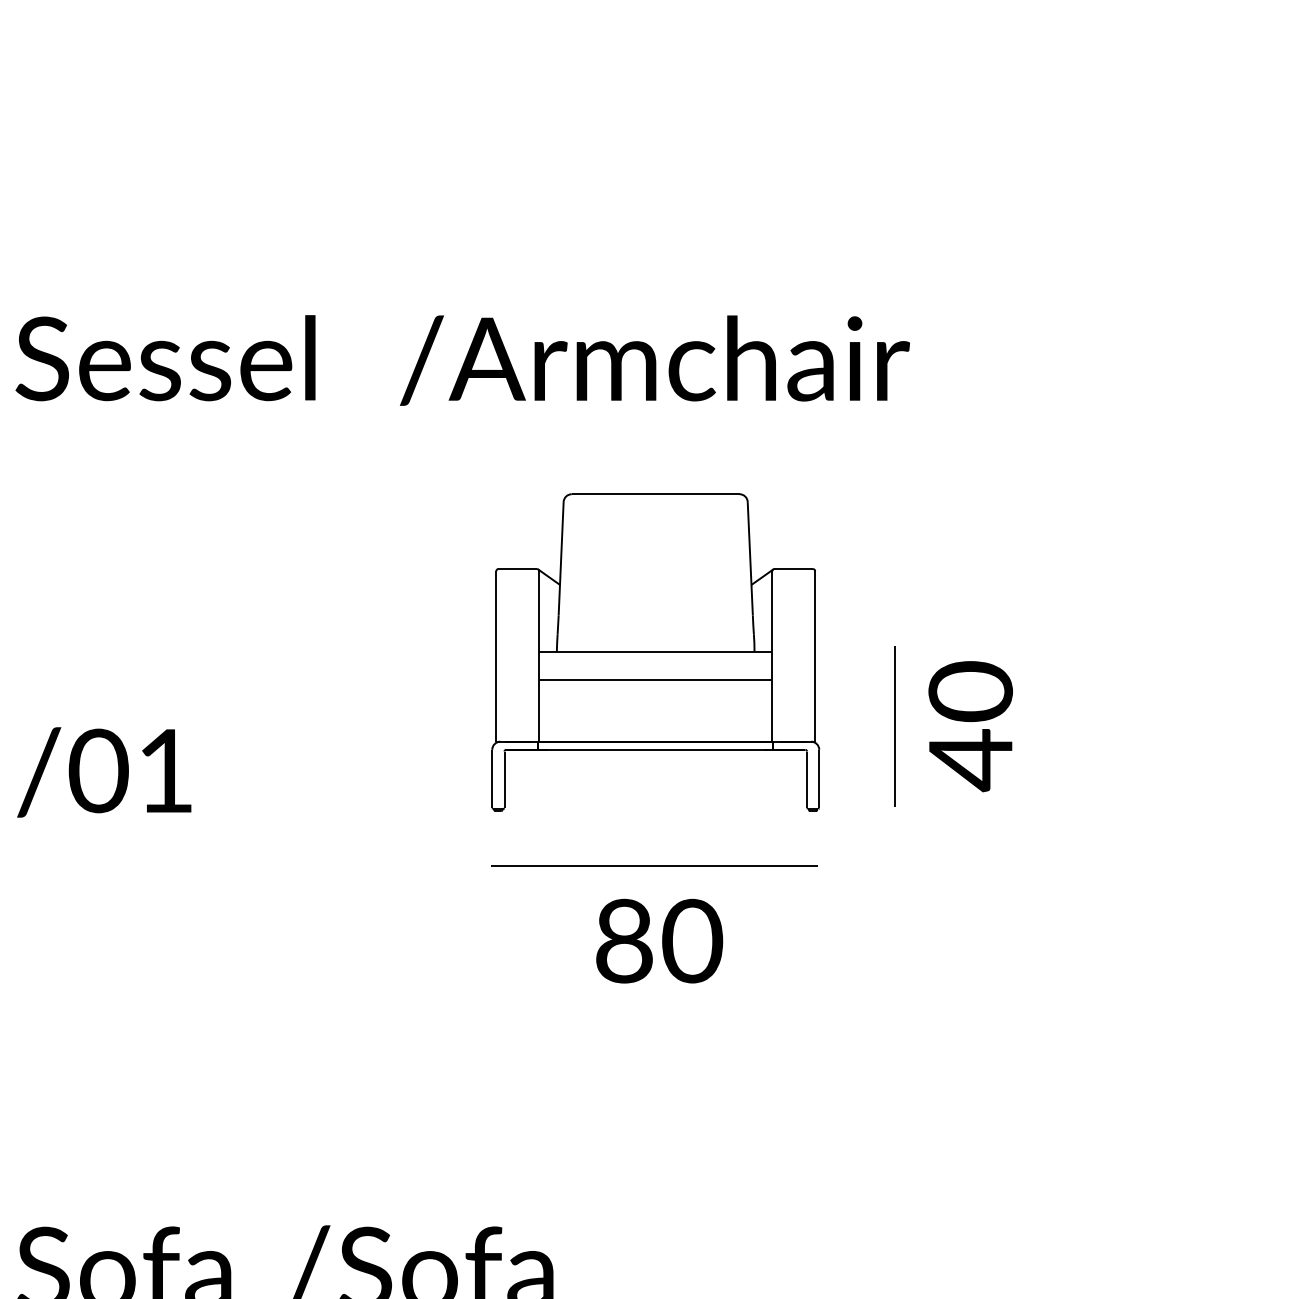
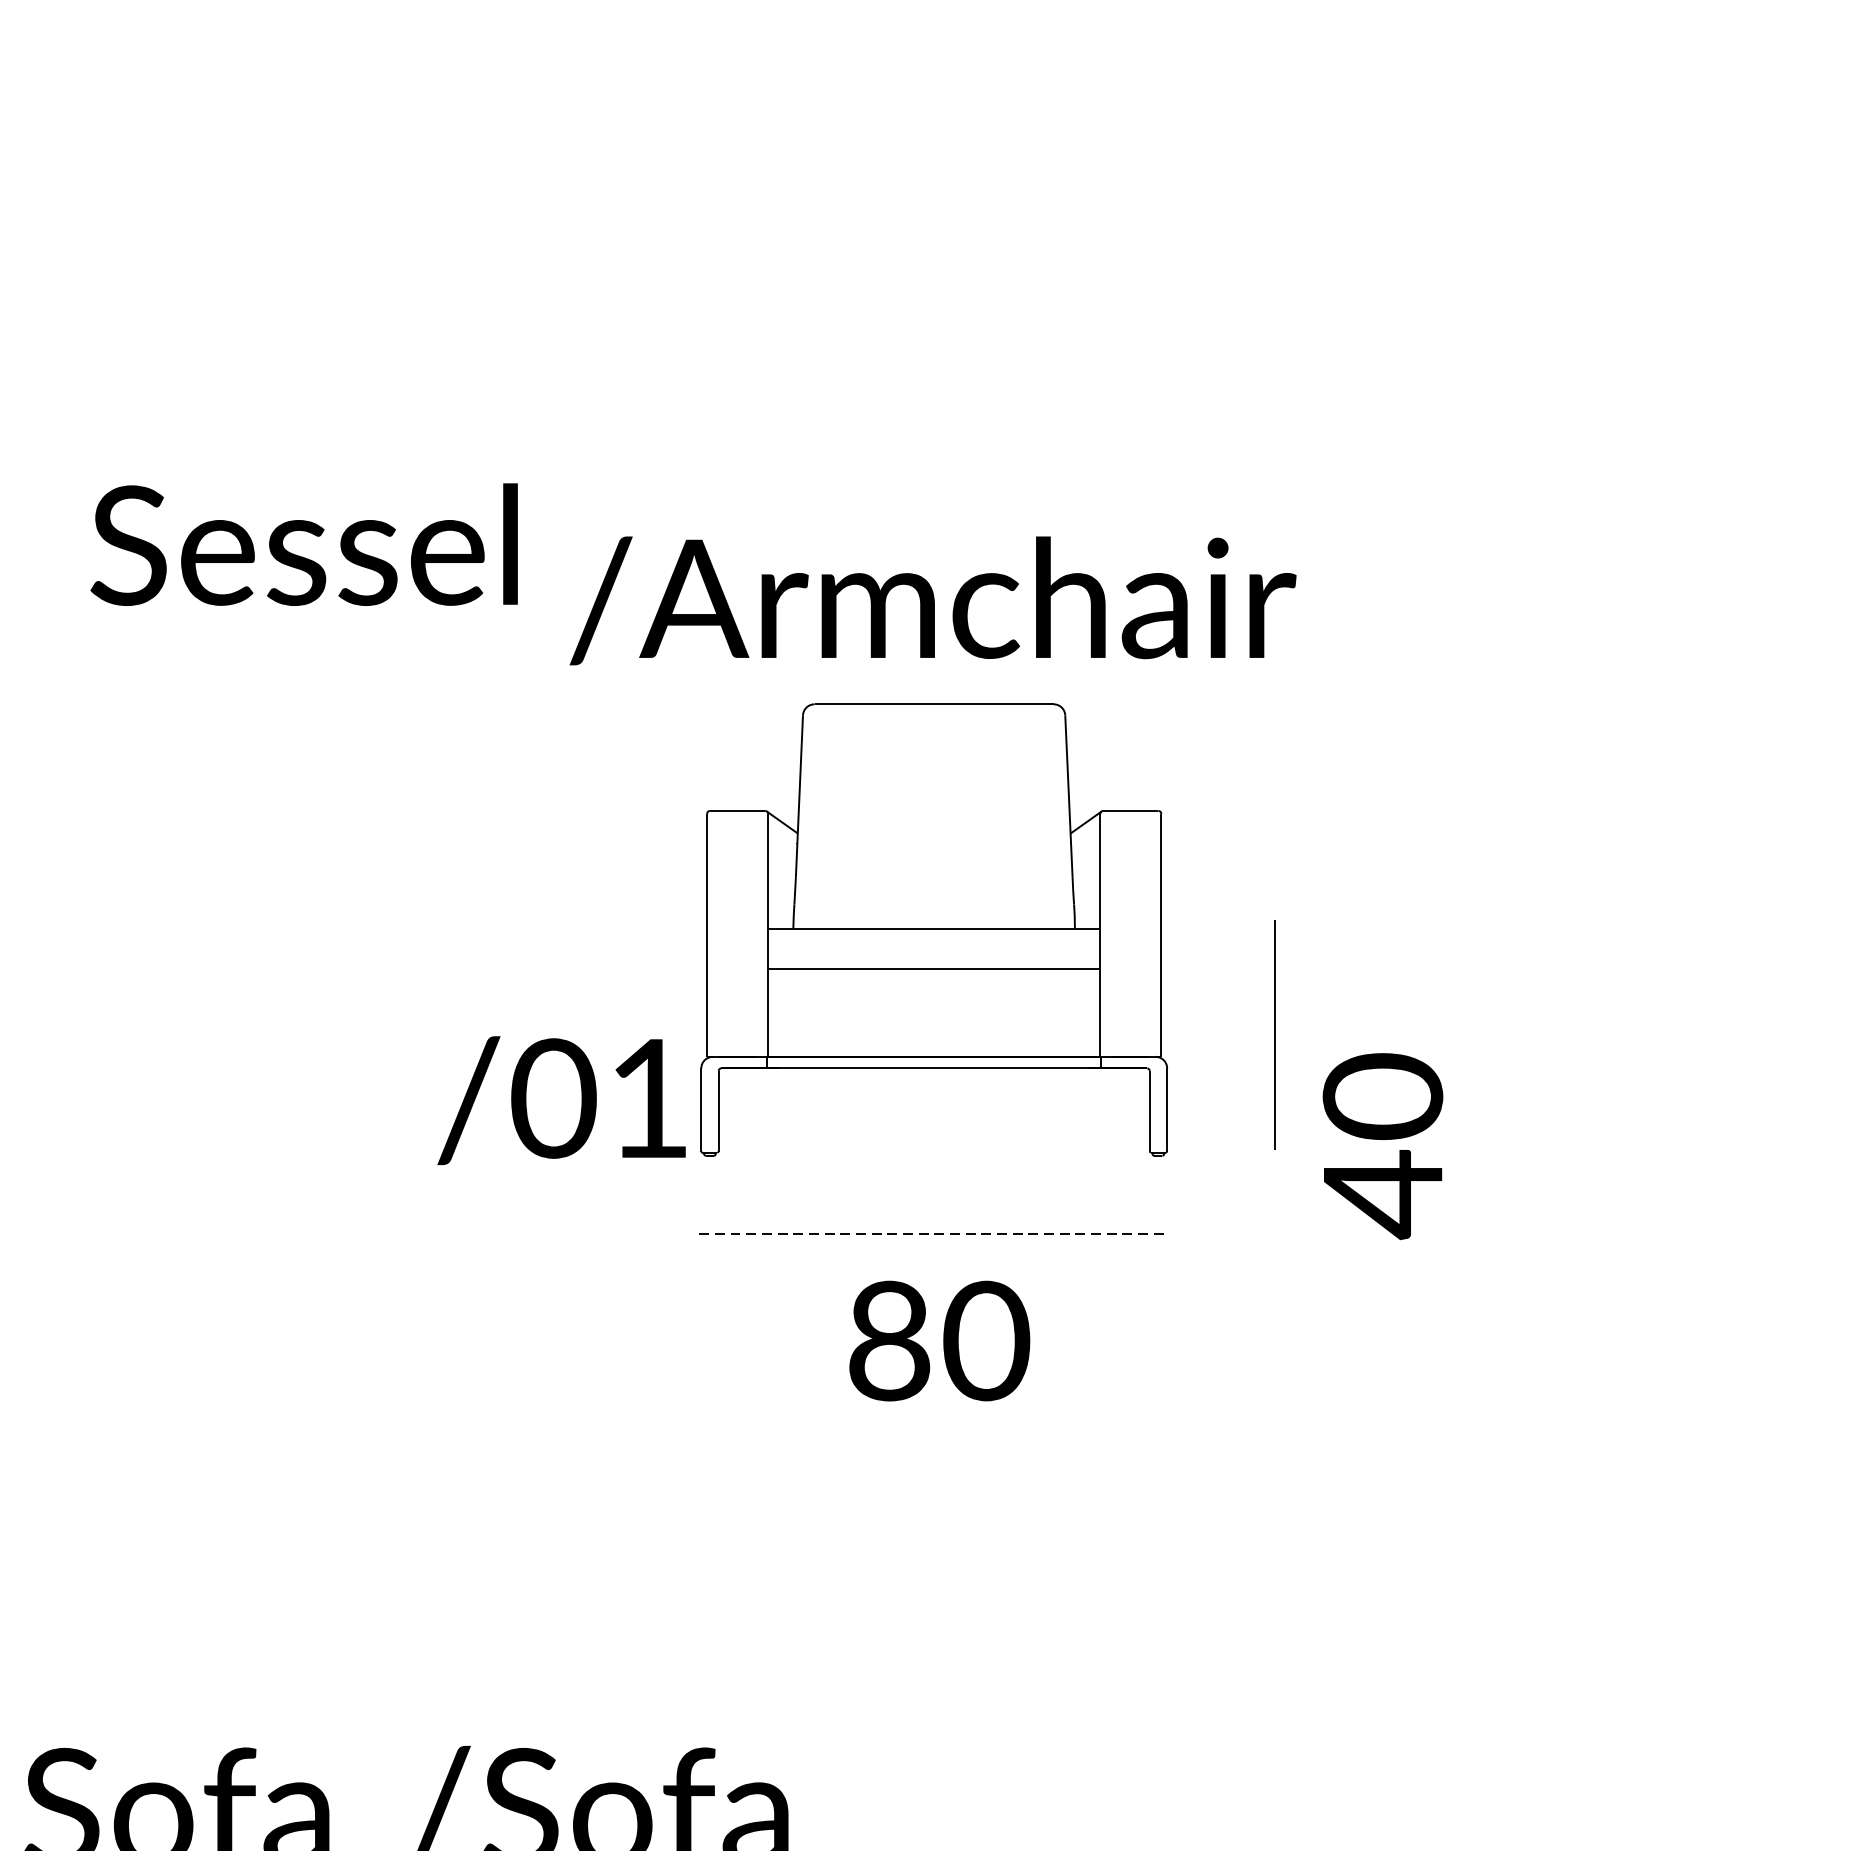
text: (165, 358) -> (304, 545), moved
text: (654, 360) -> (932, 600), moved
text: (970, 726) -> (1382, 1146), moved
text: (104, 772) -> (562, 1100), moved
line: (654, 865) -> (932, 1233), solid -> dashed

